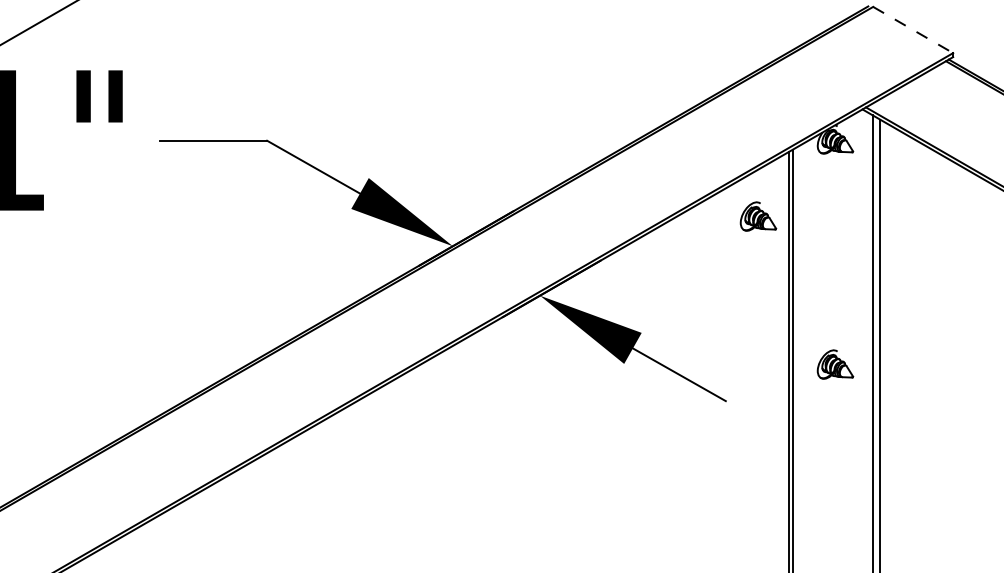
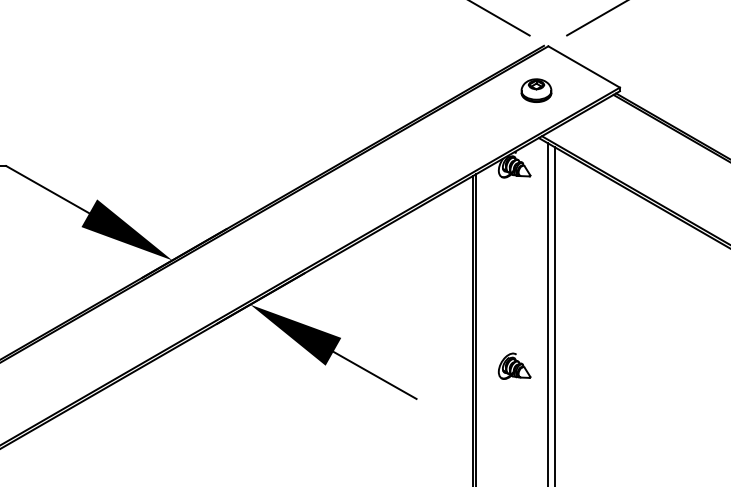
line: (913, 30) -> (584, 67), dashed -> solid
part: (859, 56) -> (536, 90), added
part: (758, 216) -> (445, 233), removed

